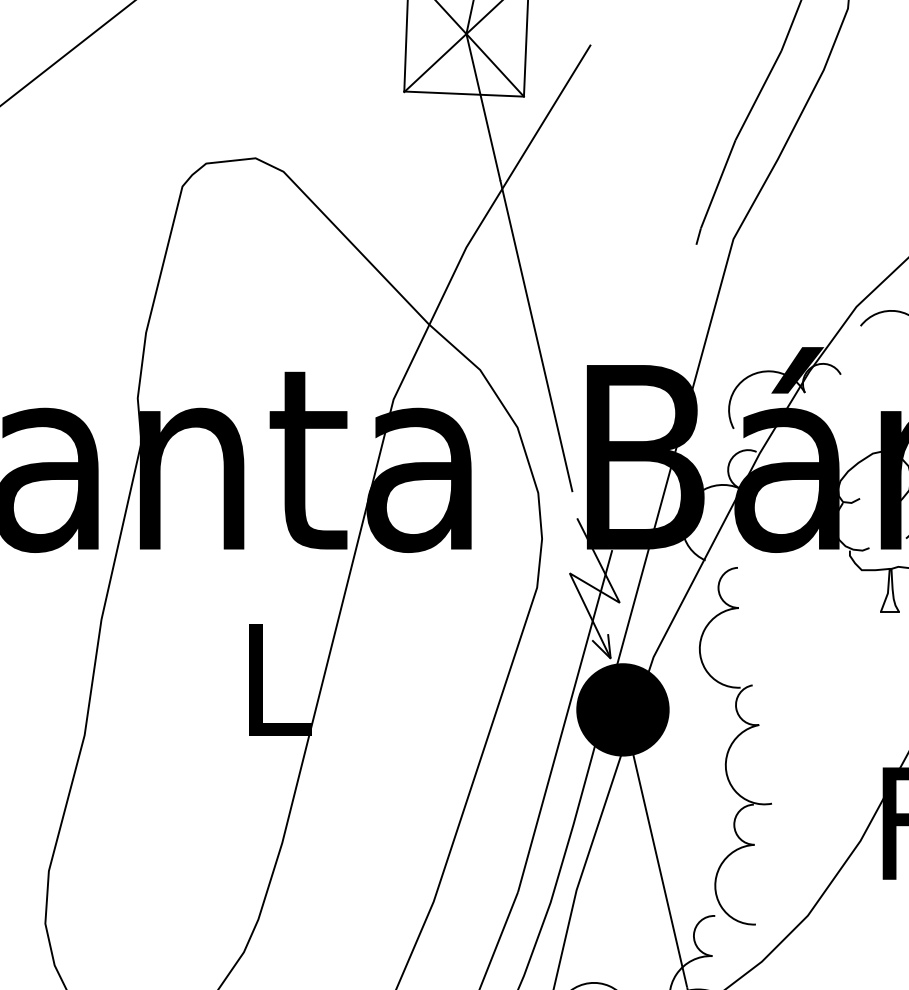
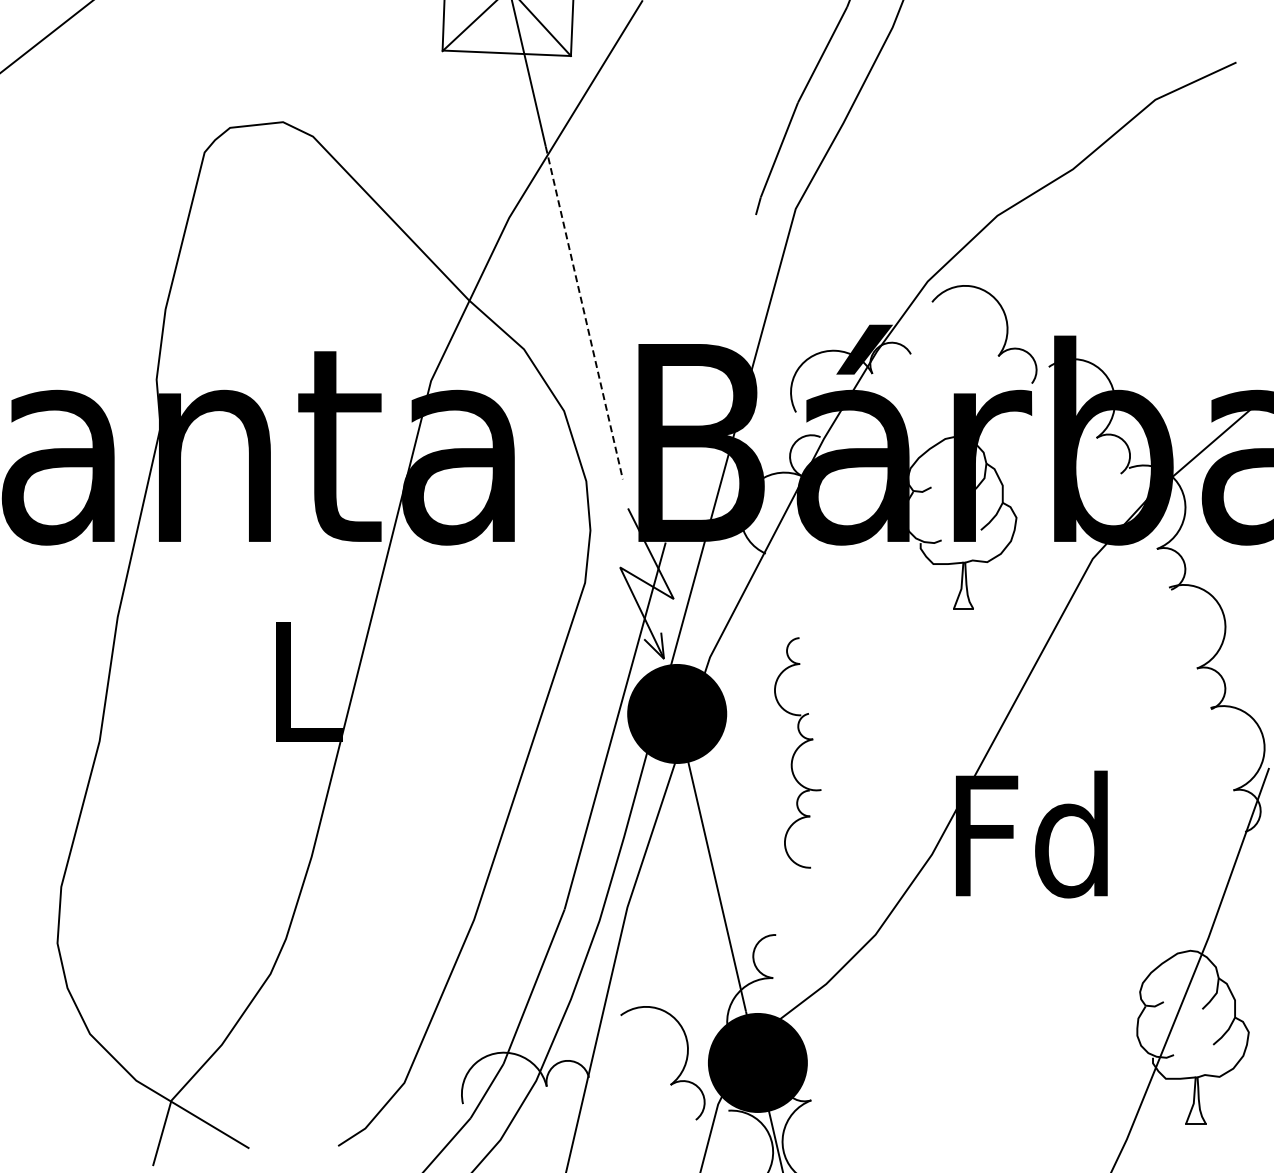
line: (536, 336) -> (584, 313), solid -> dashed
part: (735, 745) -> (797, 752), size x0.6

